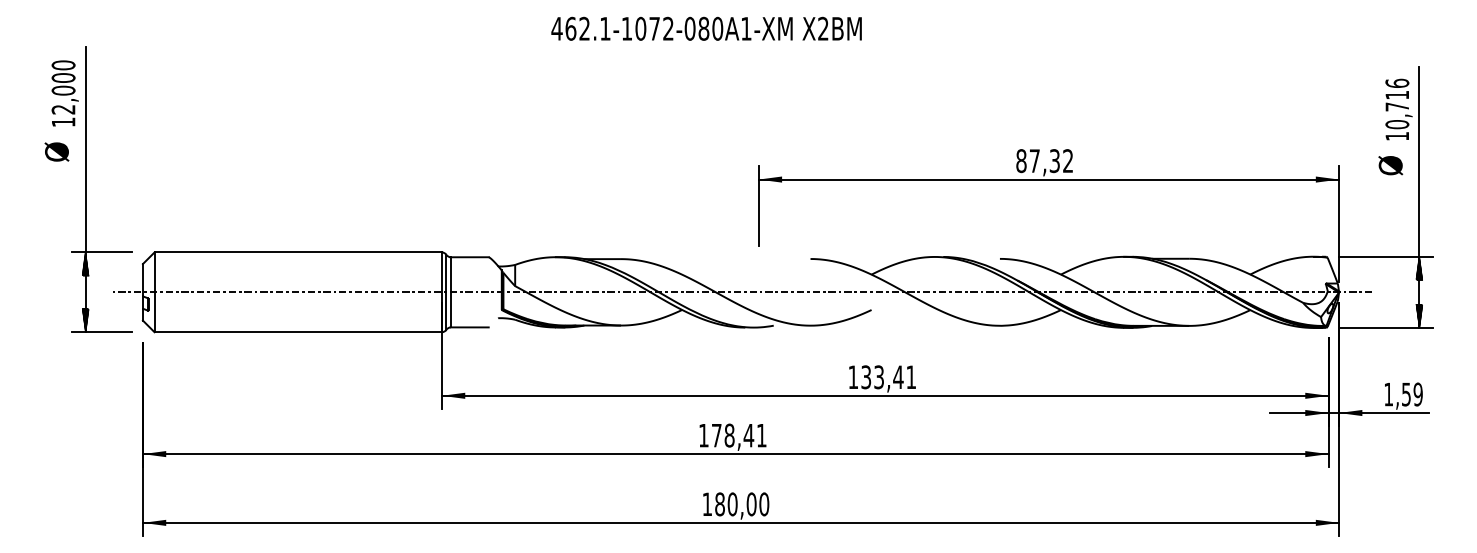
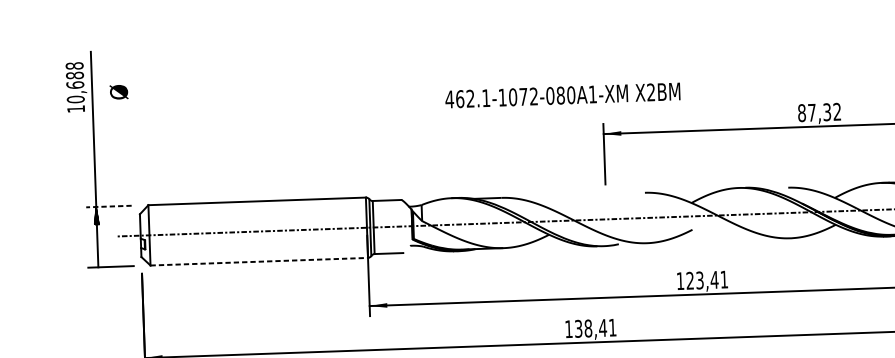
text: (706, 28) -> (562, 95), moved
text: (63, 87) -> (75, 82), 12,000 -> 10,688
text: (56, 151) -> (118, 91), moved
line: (101, 252) -> (108, 206), solid -> dashed
hatch: (85, 320) -> (97, 258), removed
line: (298, 332) -> (259, 261), solid -> dashed
text: (866, 377) -> (690, 280), 133,41 -> 123,41
text: (716, 435) -> (578, 328), 178,41 -> 138,41

